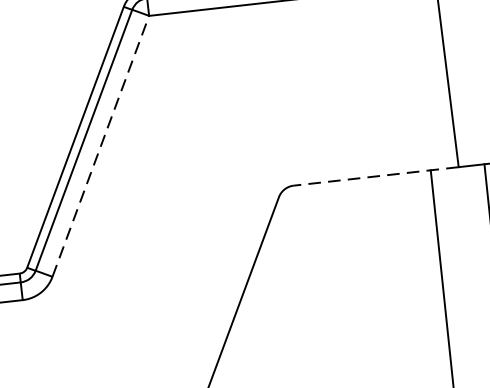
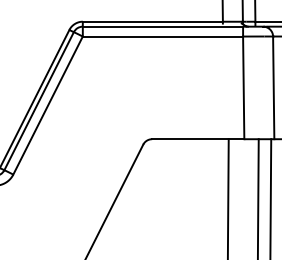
line: (101, 146) -> (48, 105), dashed -> solid
line: (374, 177) -> (197, 139), dashed -> solid

